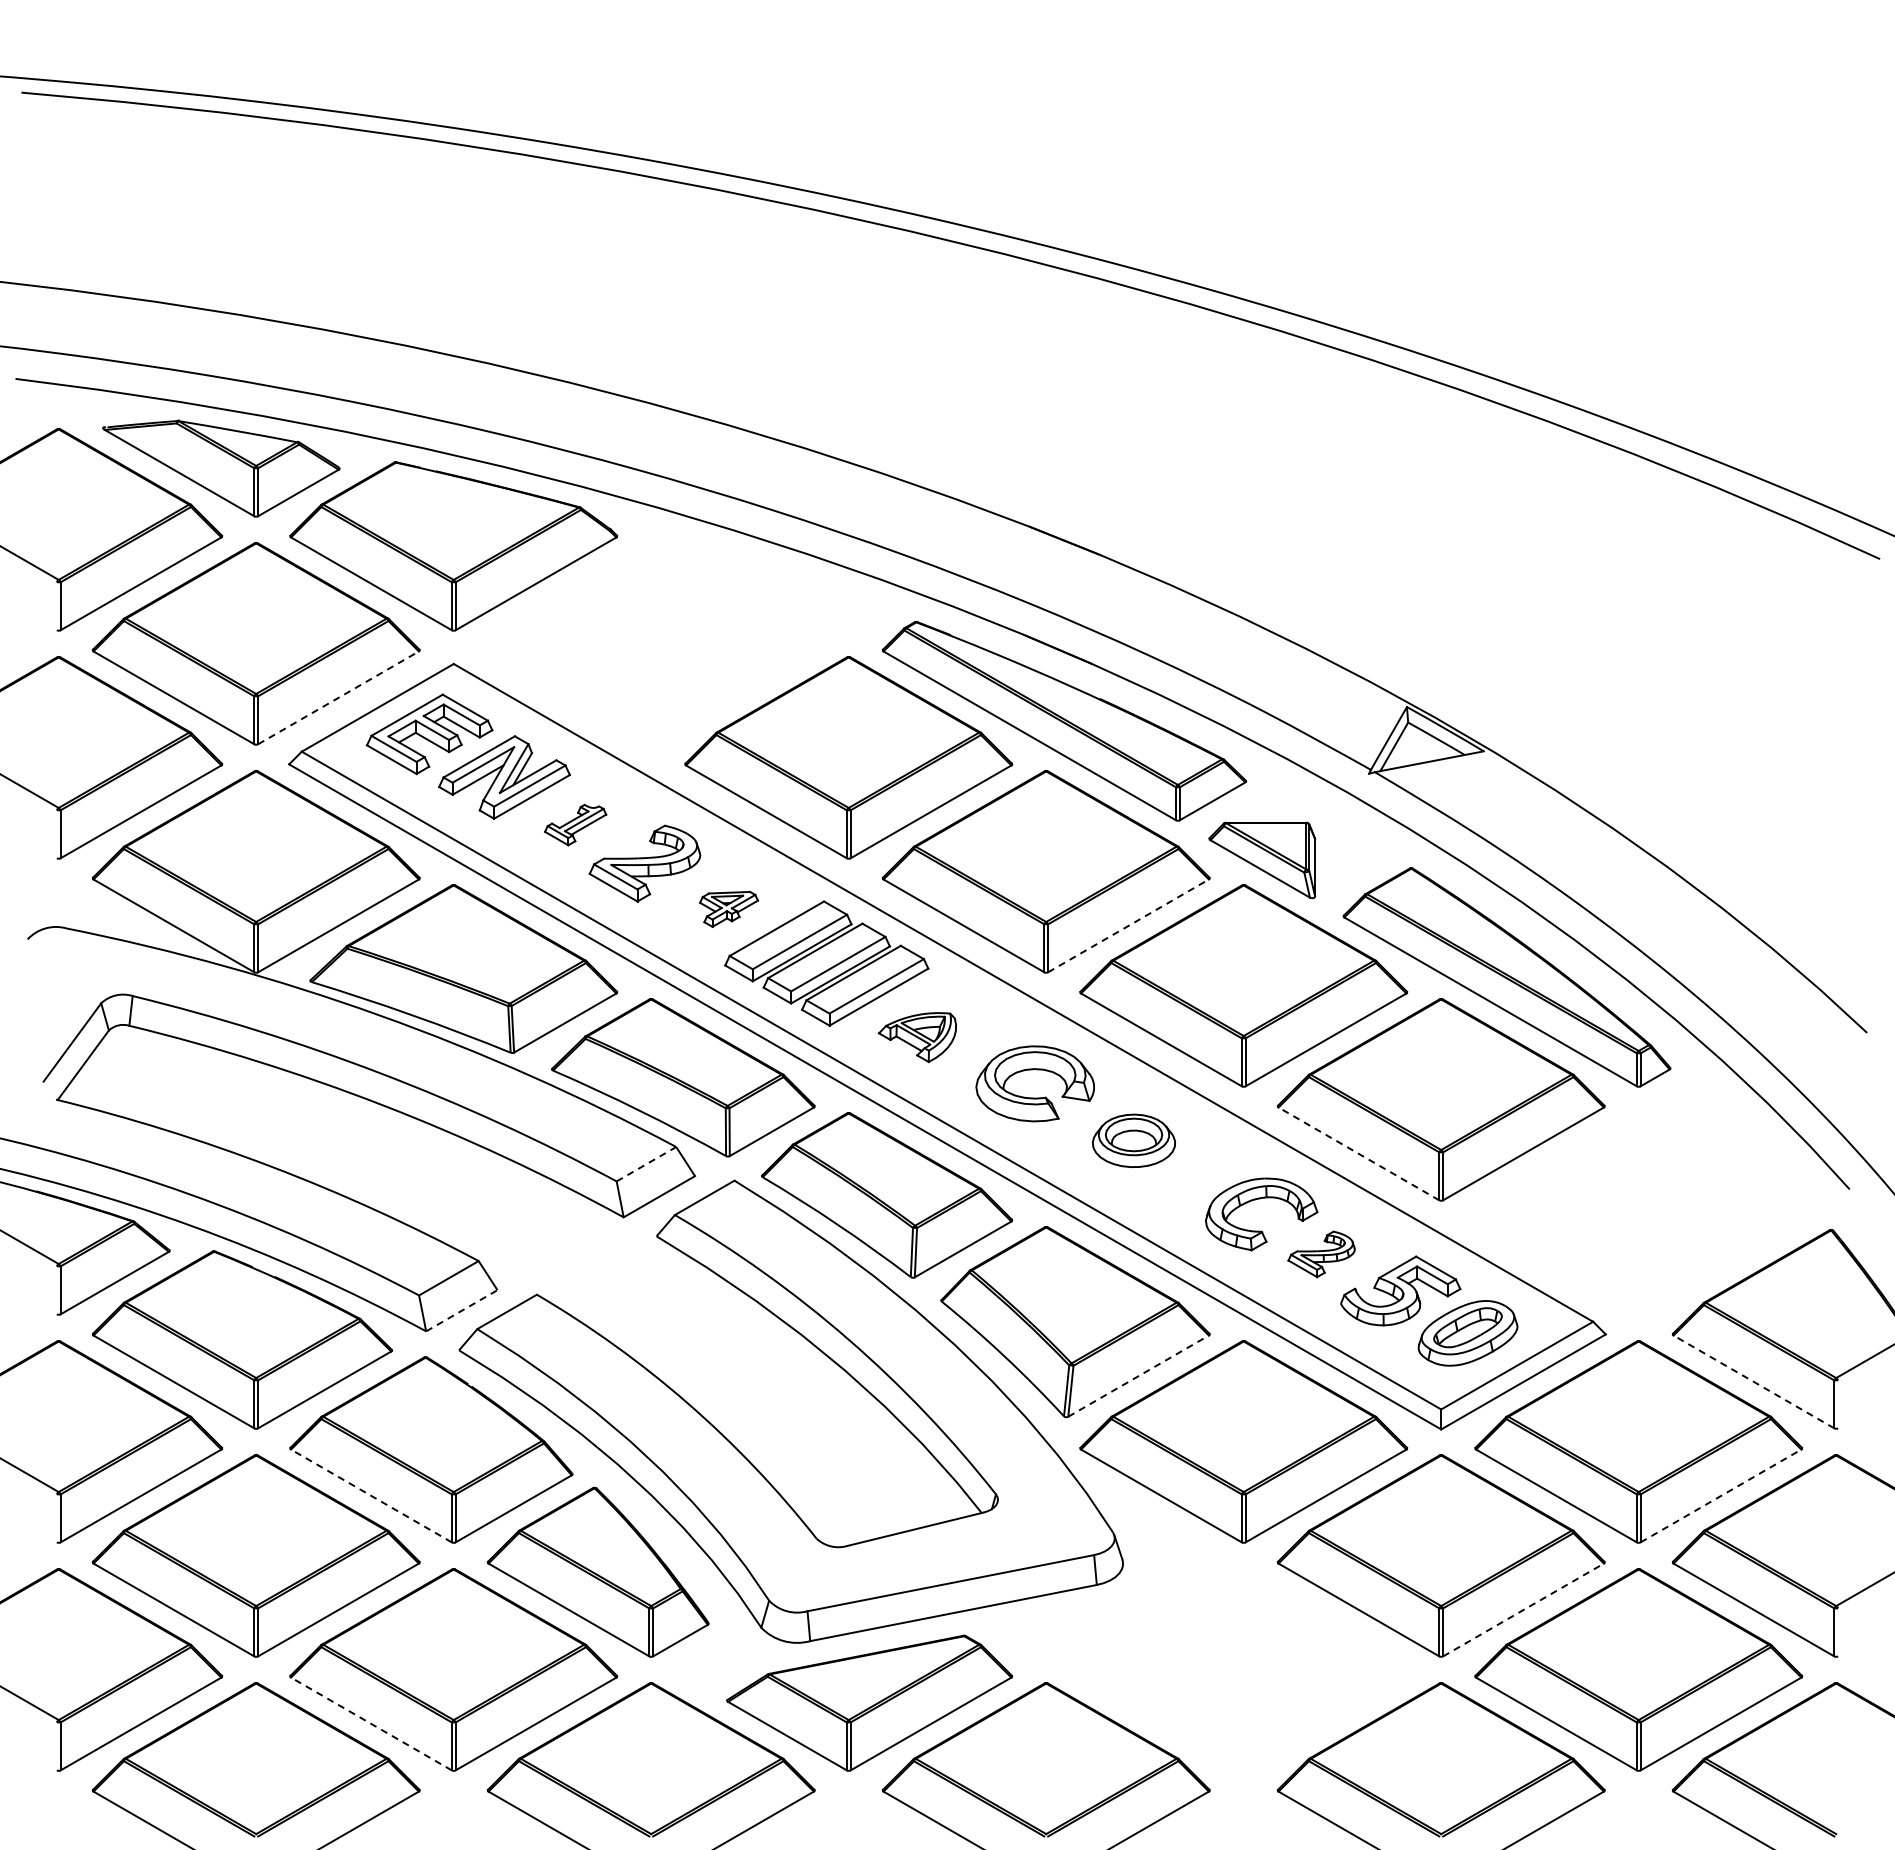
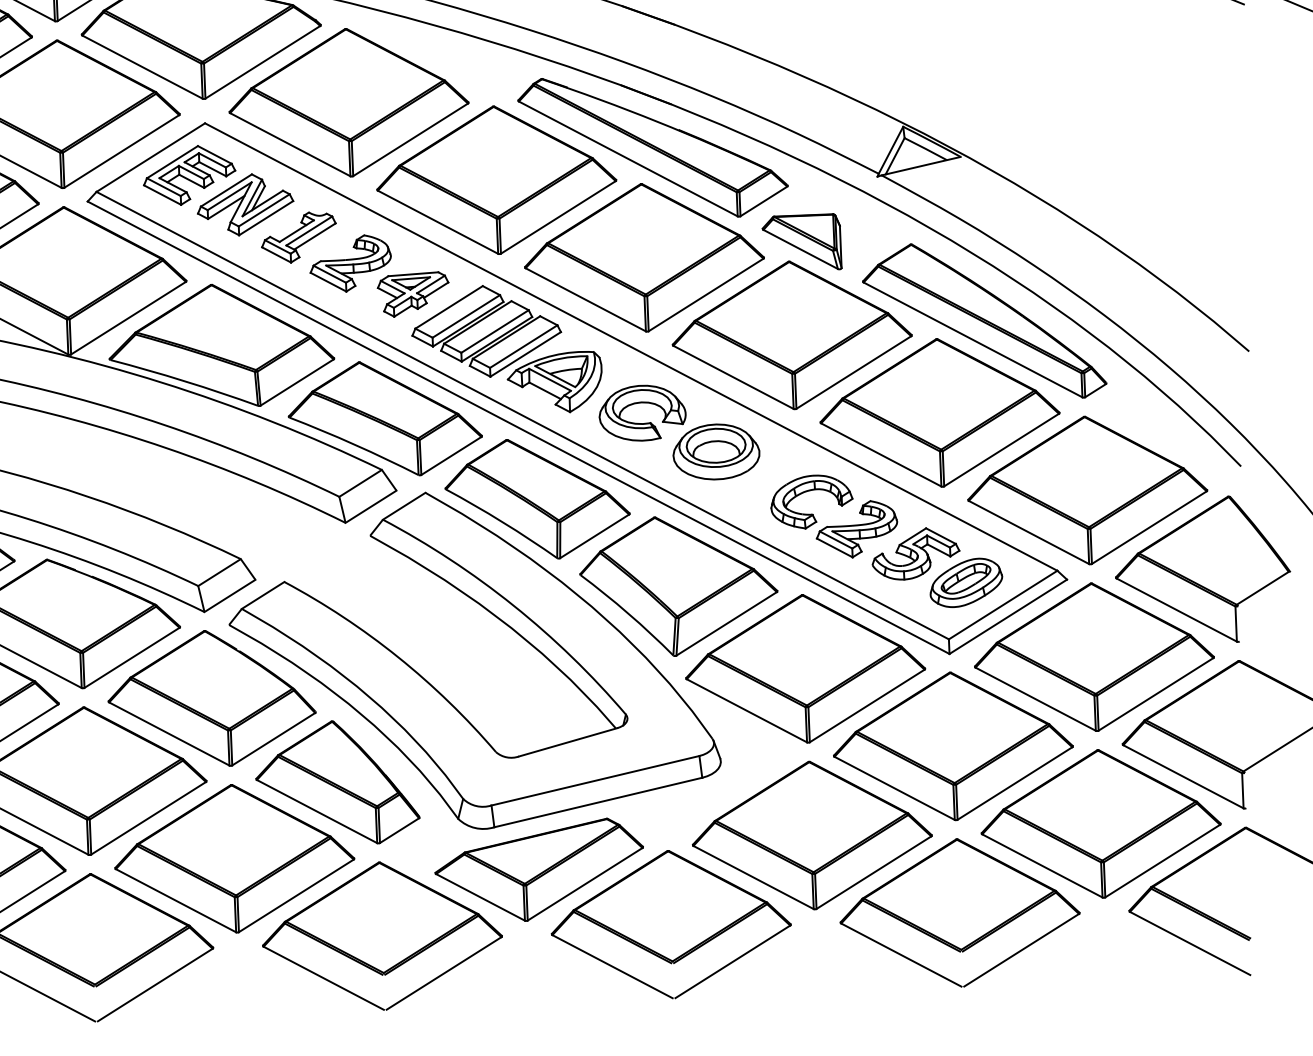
part: (650, 643) -> (348, 102), added
line: (338, 697) -> (121, 151), dashed -> solid
part: (575, 824) -> (298, 237), size x1.67
part: (728, 909) -> (413, 294), size x1.67
line: (1128, 925) -> (706, 294), dashed -> solid
part: (917, 1037) -> (555, 382), size x1.67
part: (1133, 1140) -> (716, 451), size x1.43
line: (1358, 1153) -> (880, 454), dashed -> solid
line: (646, 1163) -> (360, 482), dashed -> solid
part: (1638, 1213) -> (1087, 490), added
part: (1321, 1254) -> (856, 529), size x1.67
line: (462, 1310) -> (230, 595), dashed -> solid
line: (1139, 1375) -> (727, 623), dashed -> solid
line: (1753, 1381) -> (1176, 609), dashed -> solid
line: (371, 1495) -> (169, 733), dashed -> solid
line: (1721, 1495) -> (1156, 694), dashed -> solid
line: (1523, 1609) -> (1014, 783), dashed -> solid
part: (1243, 1669) -> (811, 835), added
line: (371, 1724) -> (176, 901), dashed -> solid

